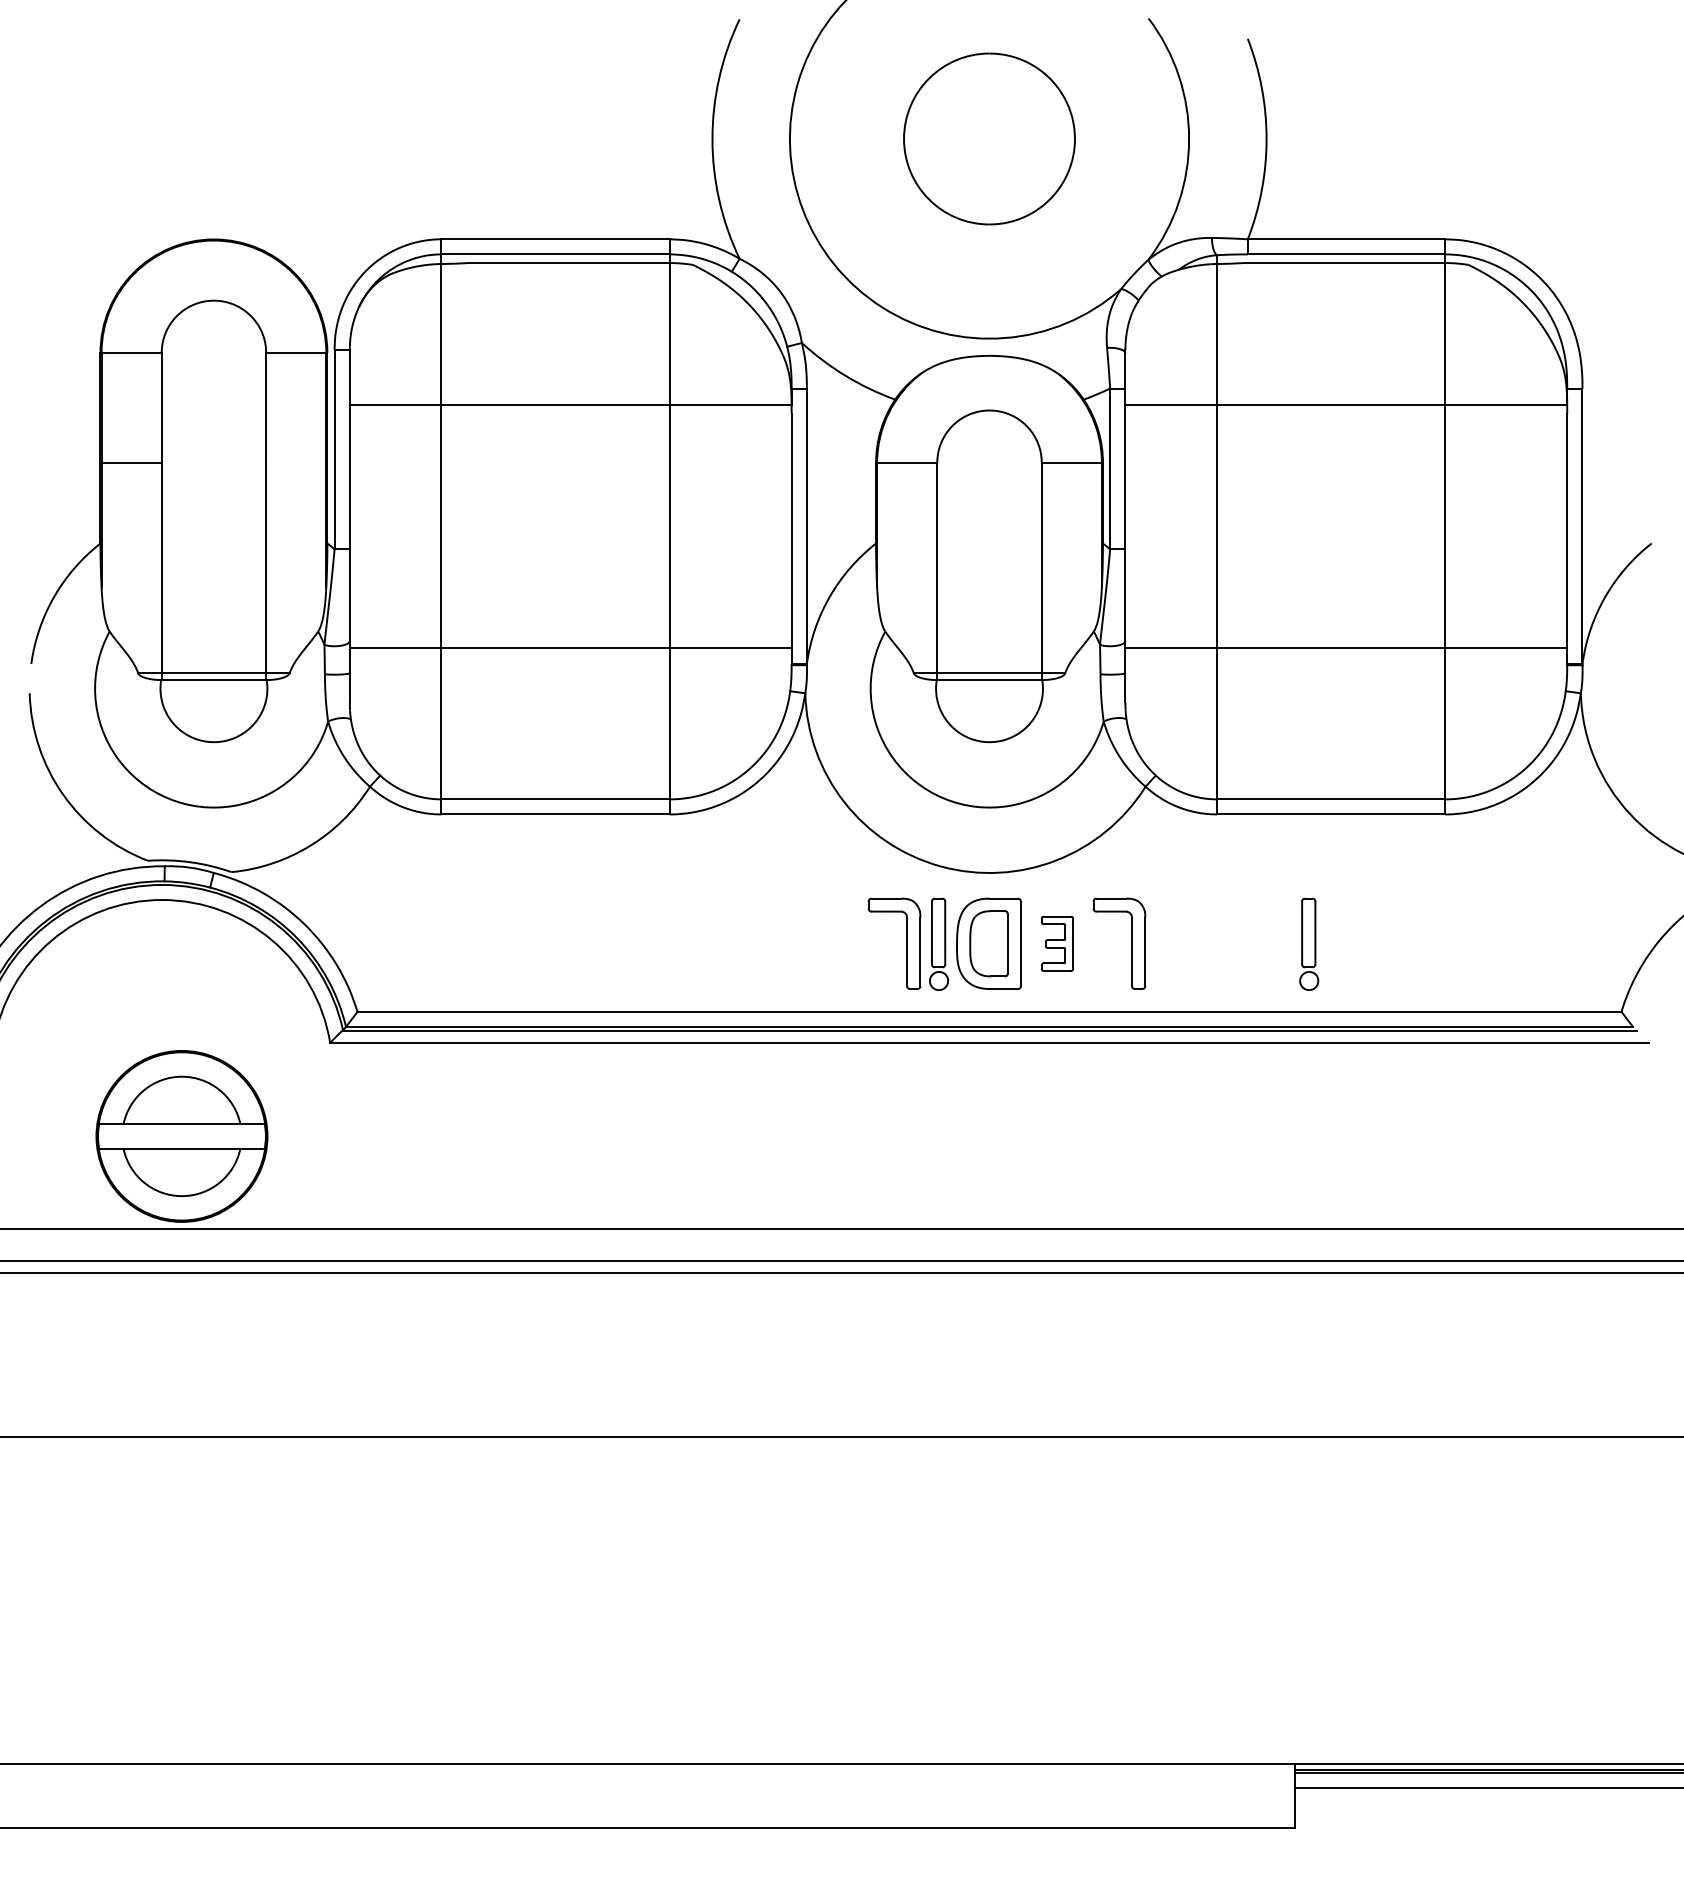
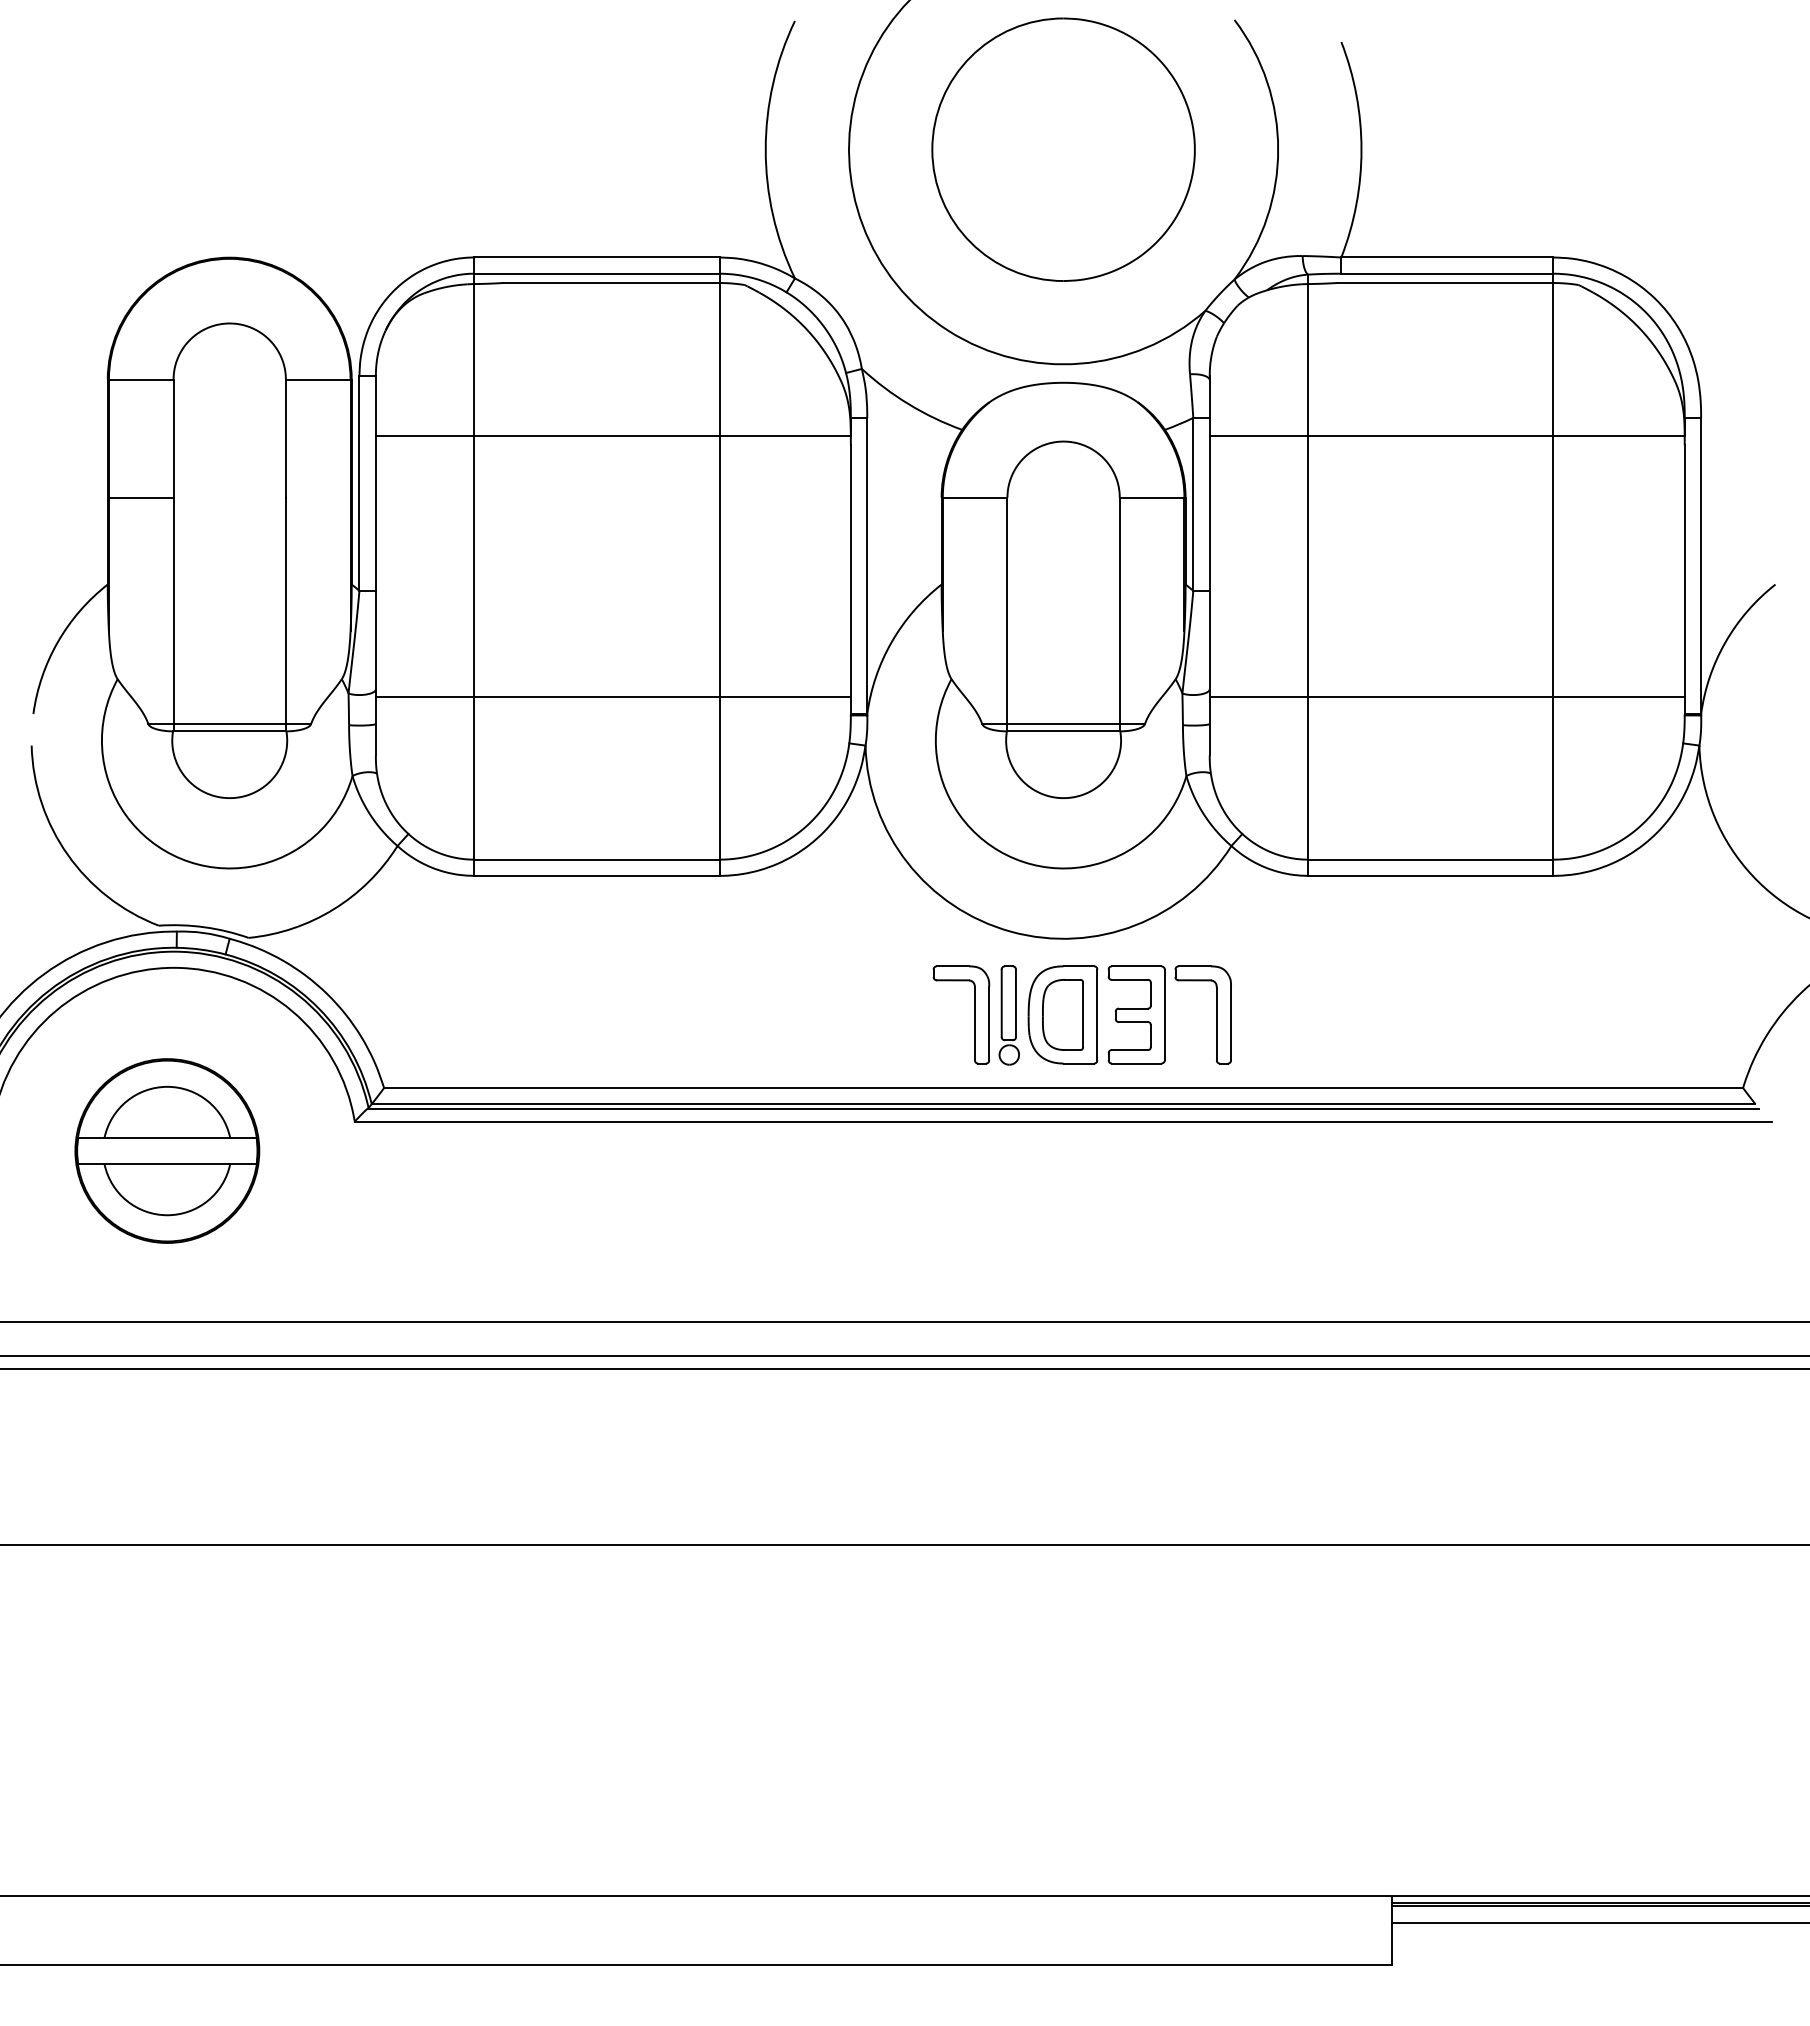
part: (989, 138) -> (1063, 149), size x1.43
part: (1057, 943) -> (1136, 1014), size x1.67
part: (1308, 944) -> (1406, 1015), removed
part: (182, 1135) -> (167, 1150), moved

